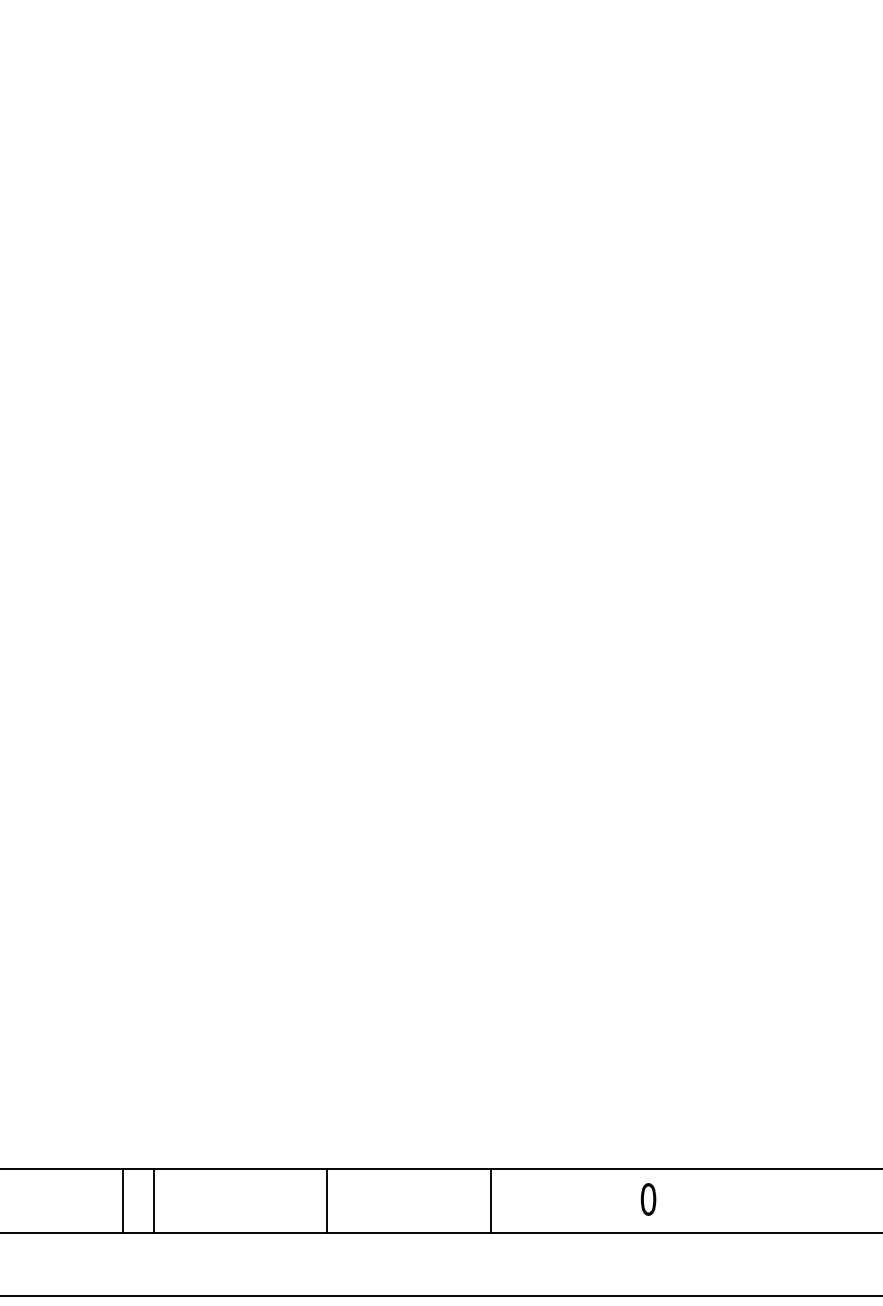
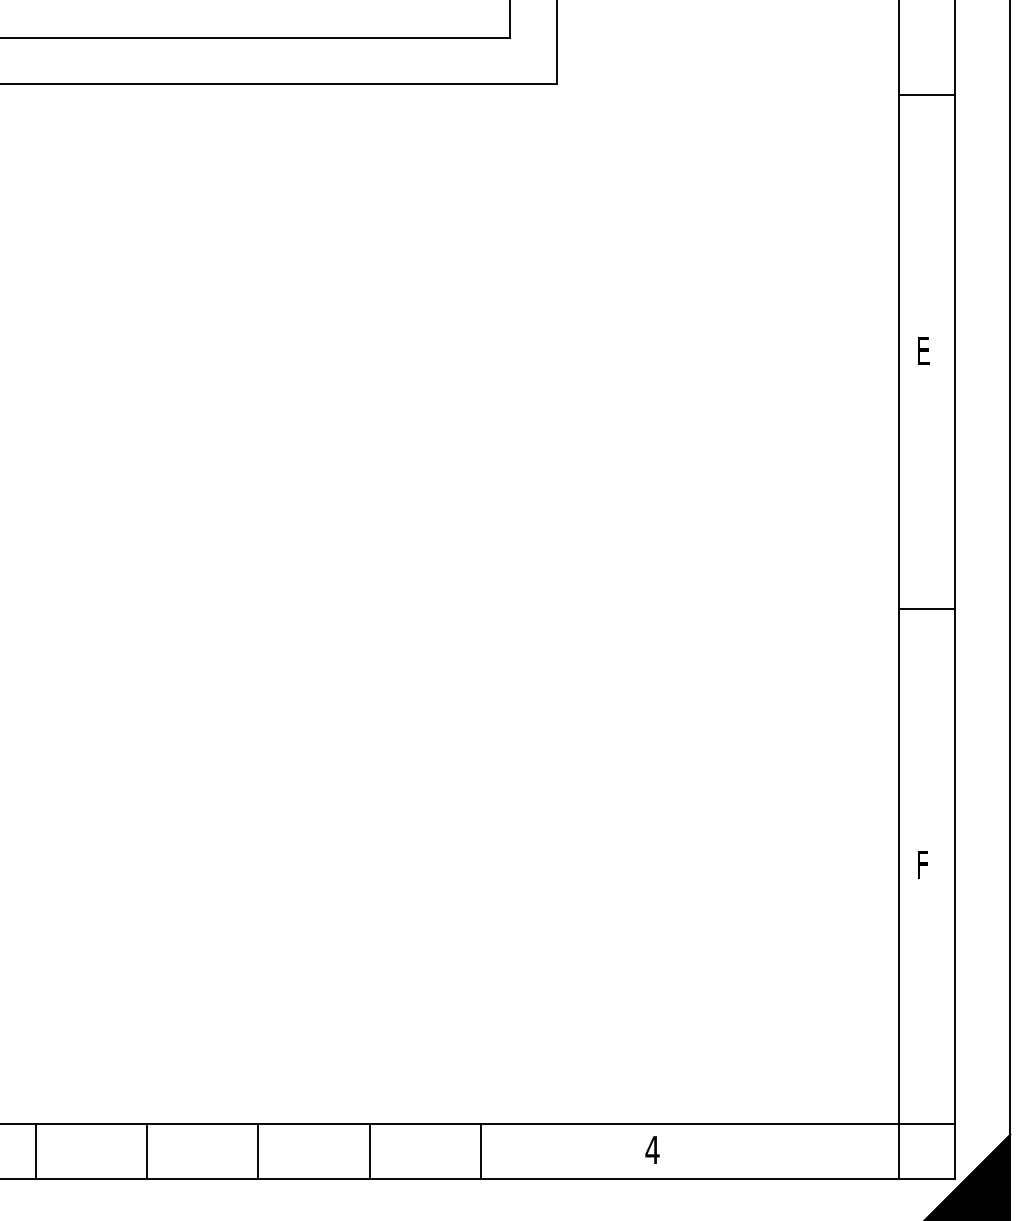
text: (648, 1198) -> (652, 1149), 0 -> 4
line: (123, 1201) -> (147, 1151), moved
line: (153, 1201) -> (258, 1151), moved
line: (491, 1201) -> (481, 1151), moved

